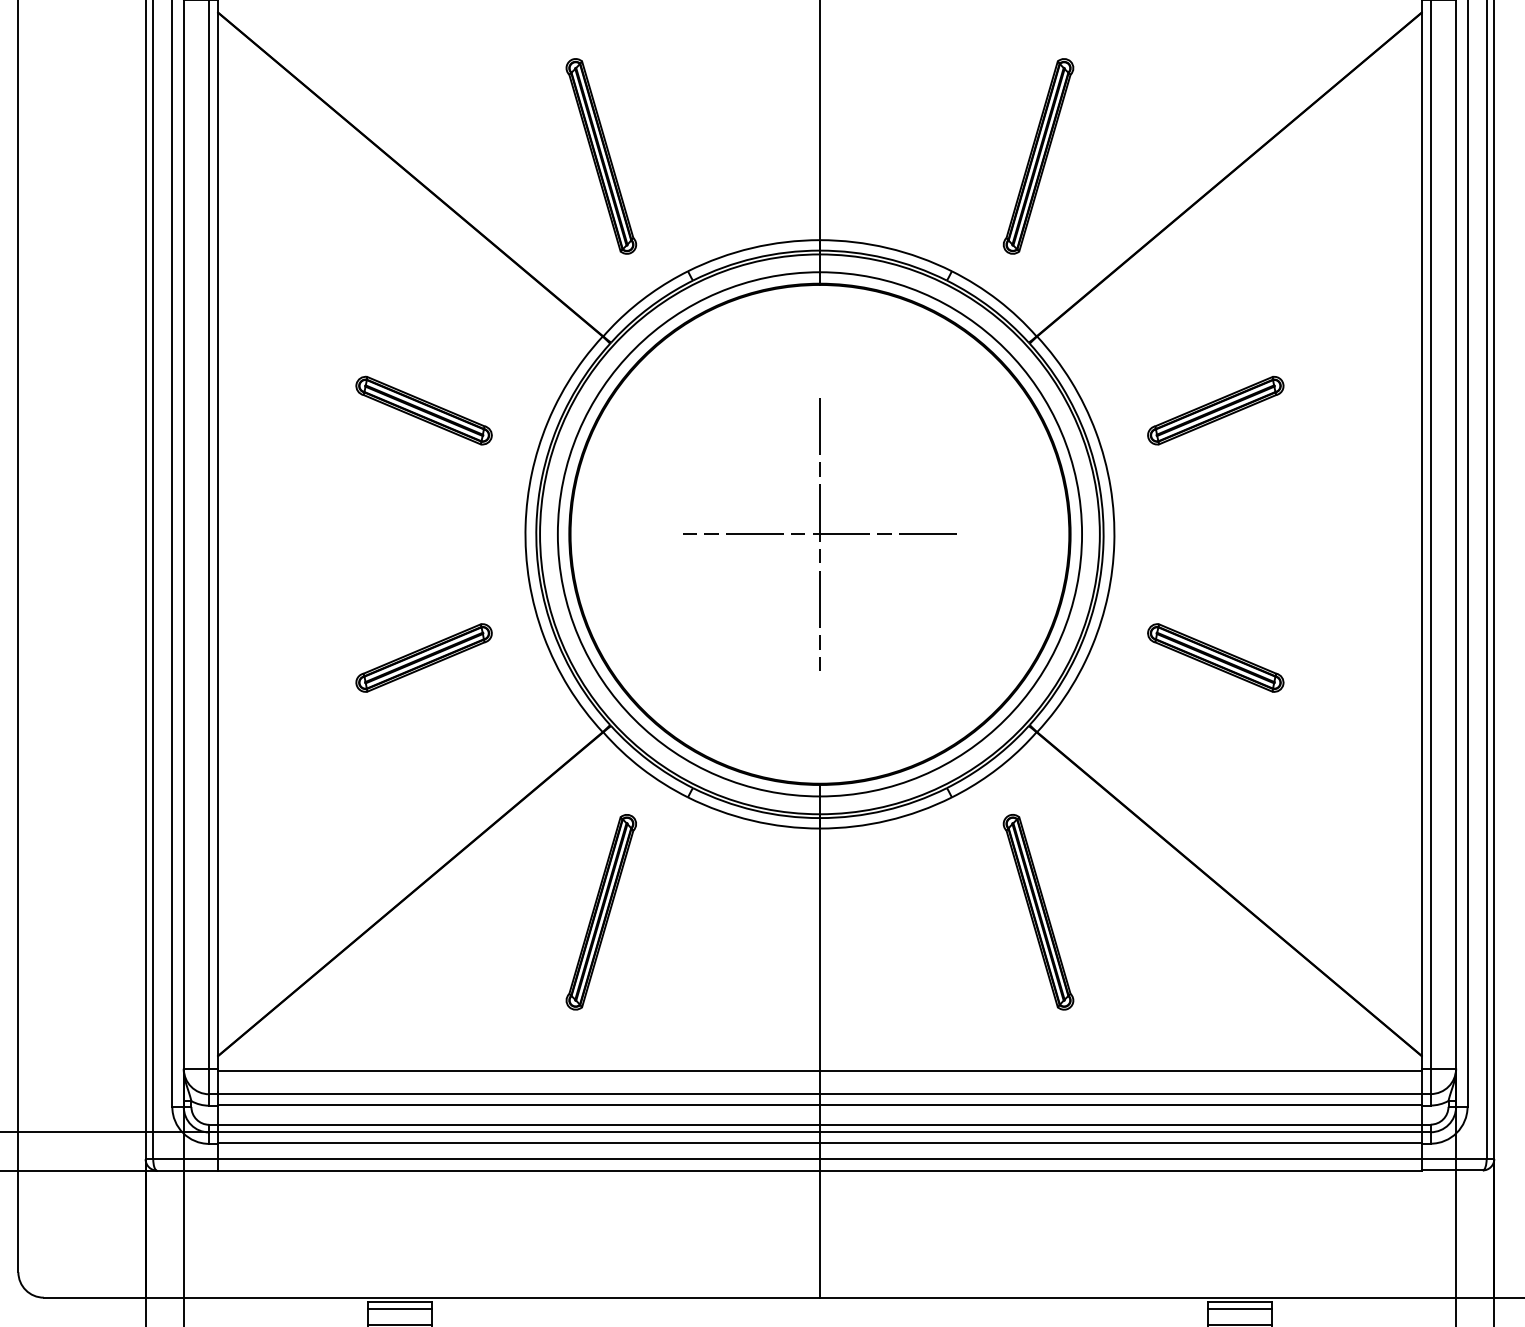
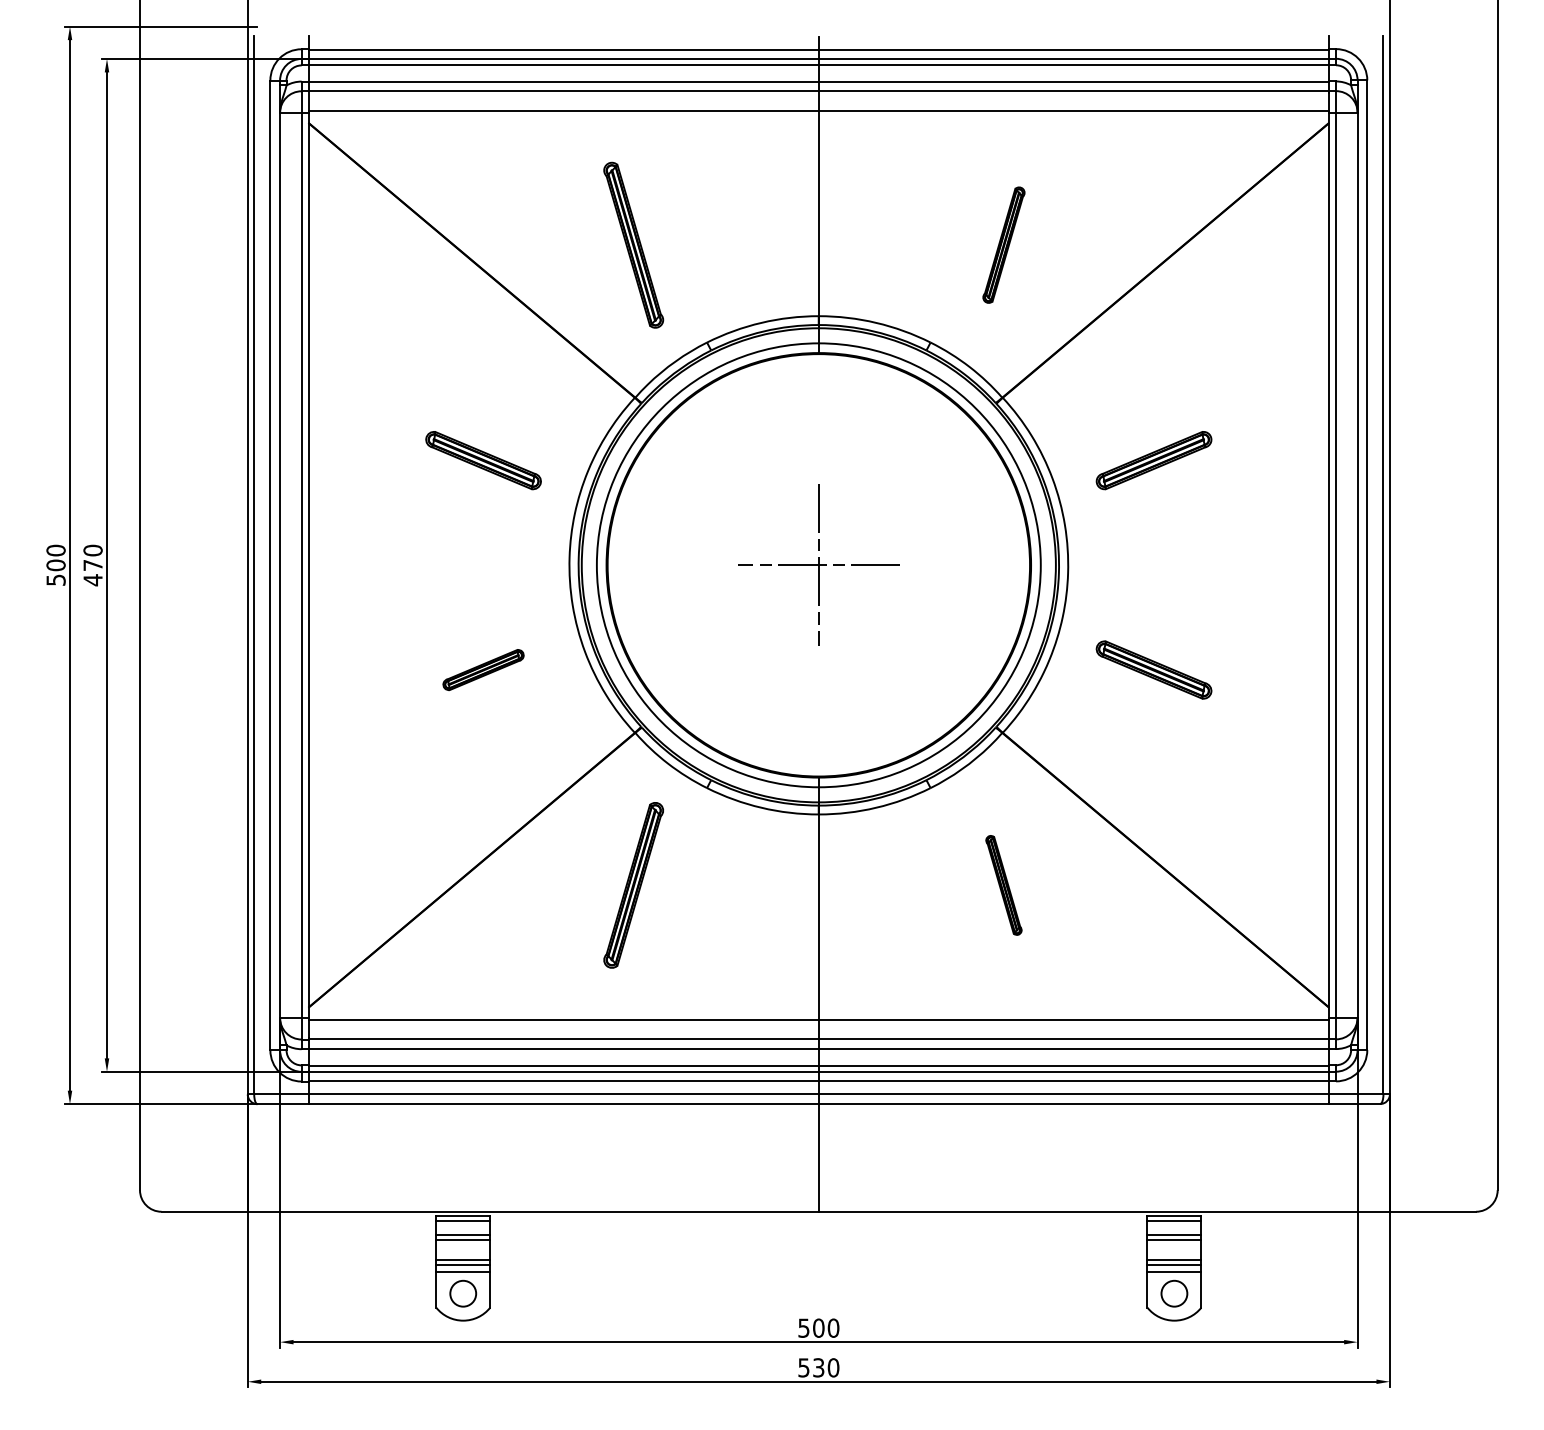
part: (1038, 155) -> (1003, 244), size x0.7
part: (819, 533) -> (818, 564), size x0.7
part: (423, 657) -> (483, 669), size x0.7
part: (1038, 912) -> (1003, 885), size x0.6

